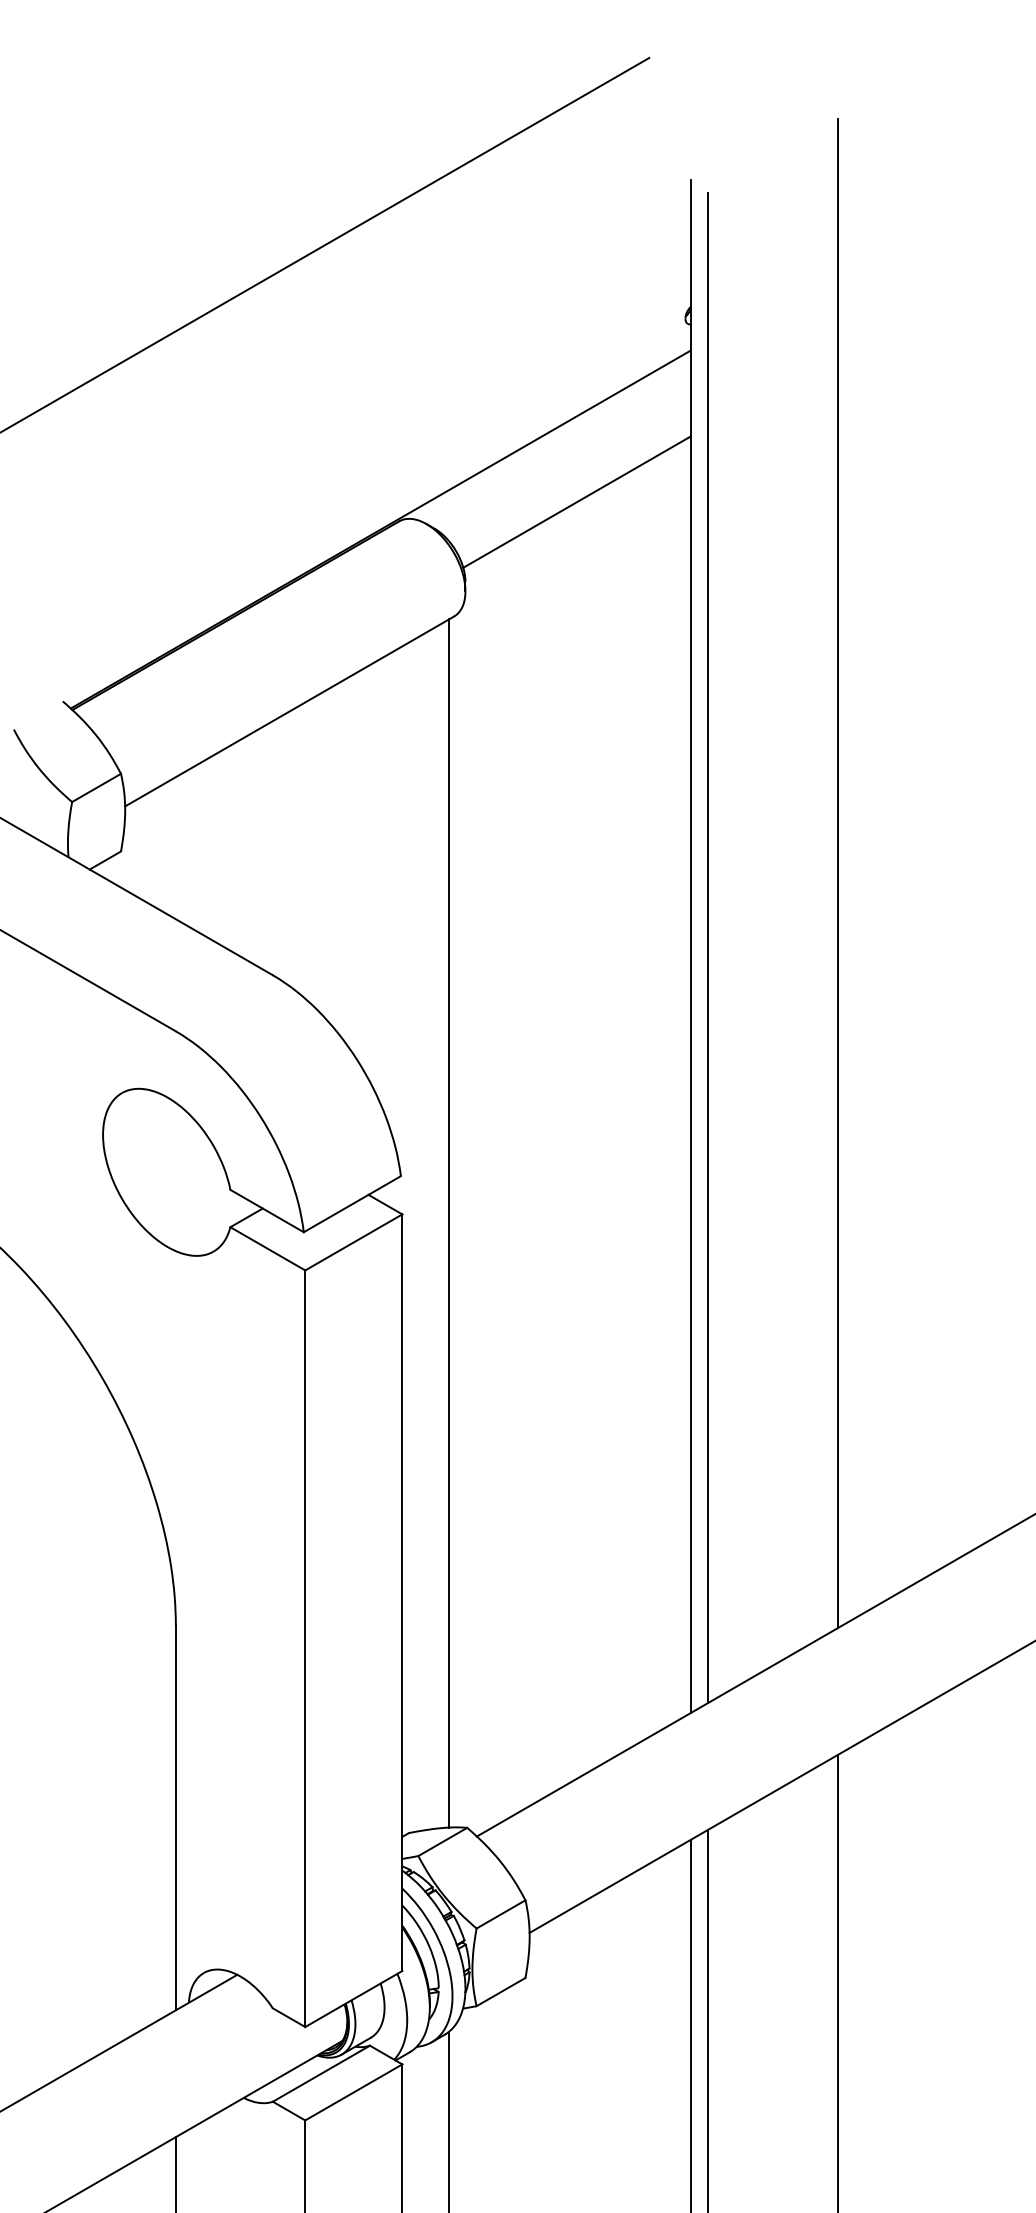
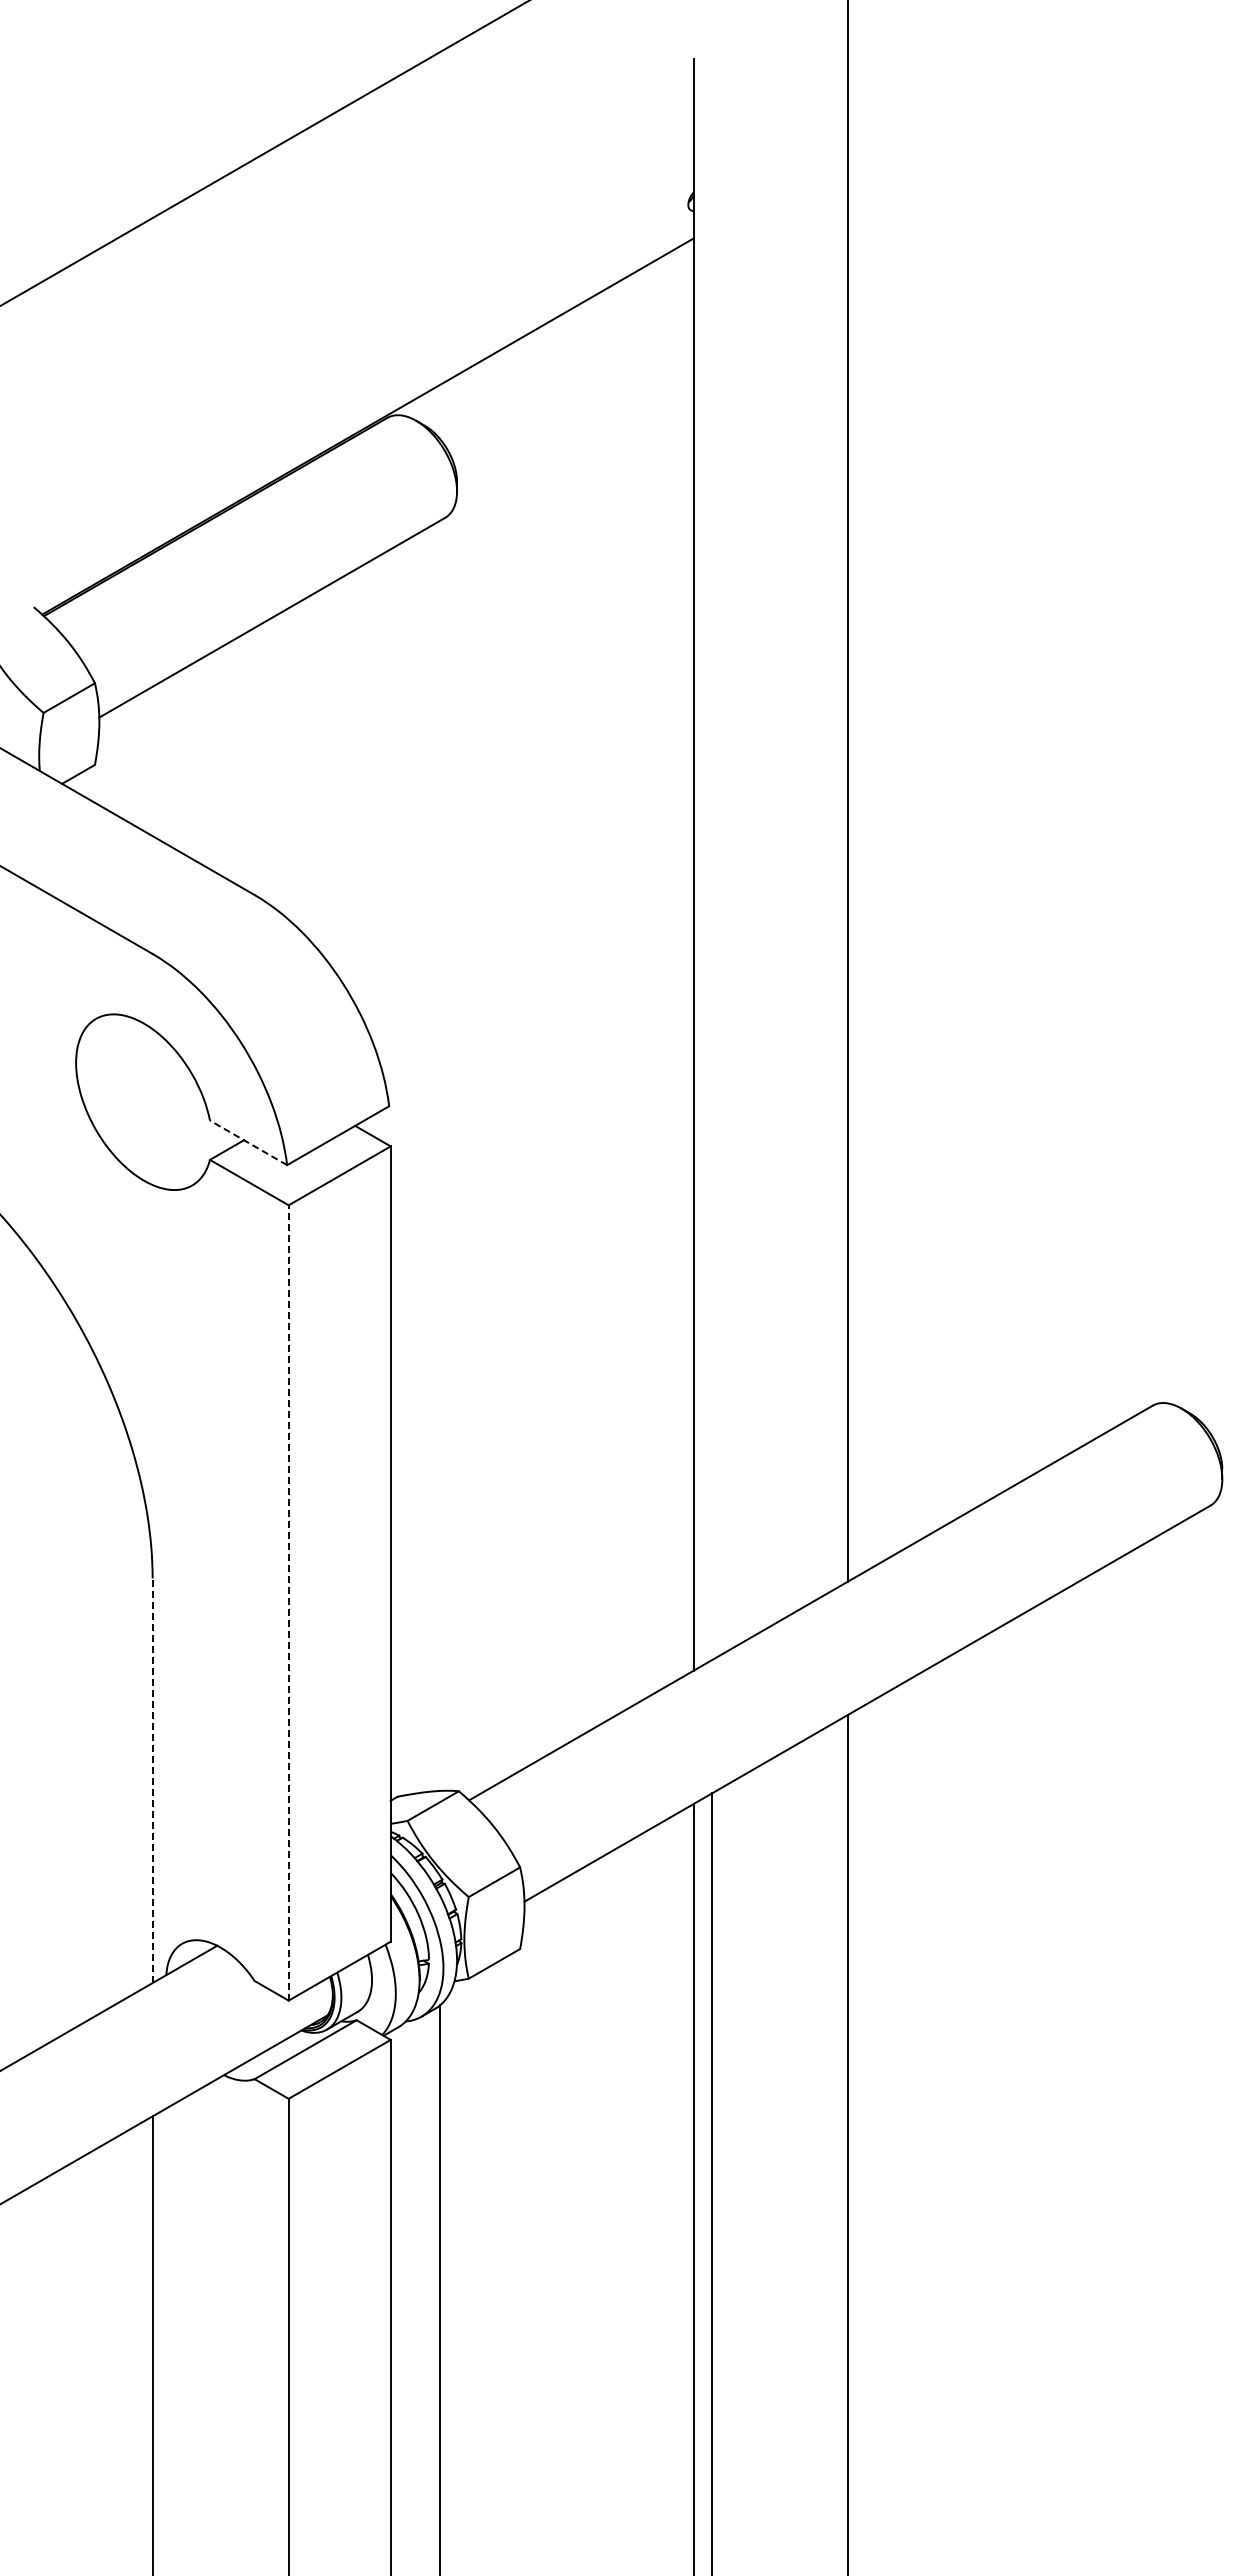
line: (576, 501) -> (573, 397), removed
line: (708, 948) -> (712, 866), removed
line: (267, 1210) -> (248, 1142), solid -> dashed
line: (449, 1223) -> (440, 1155), removed
line: (305, 1648) -> (288, 1602), solid -> dashed
line: (175, 1817) -> (152, 1780), solid -> dashed

